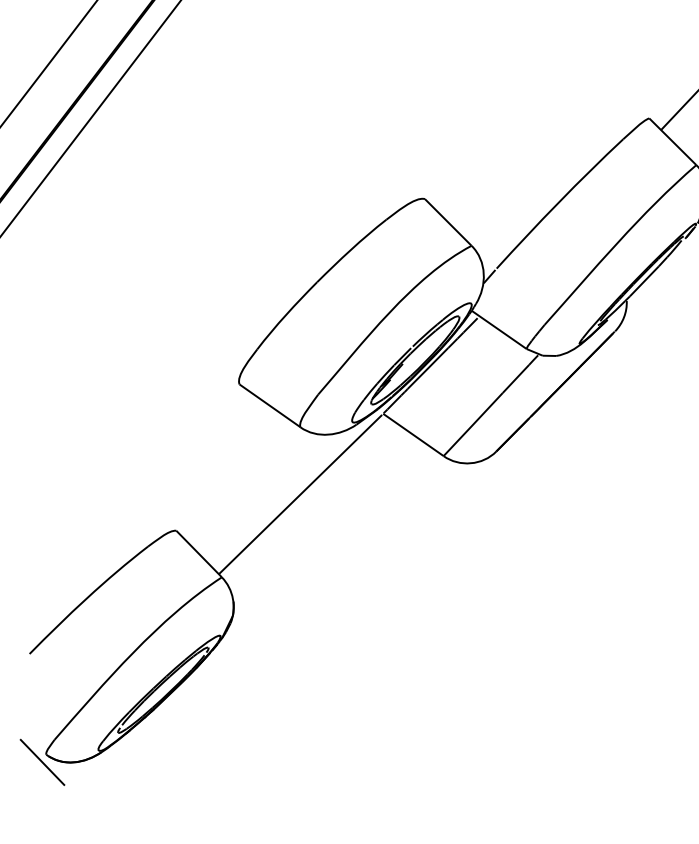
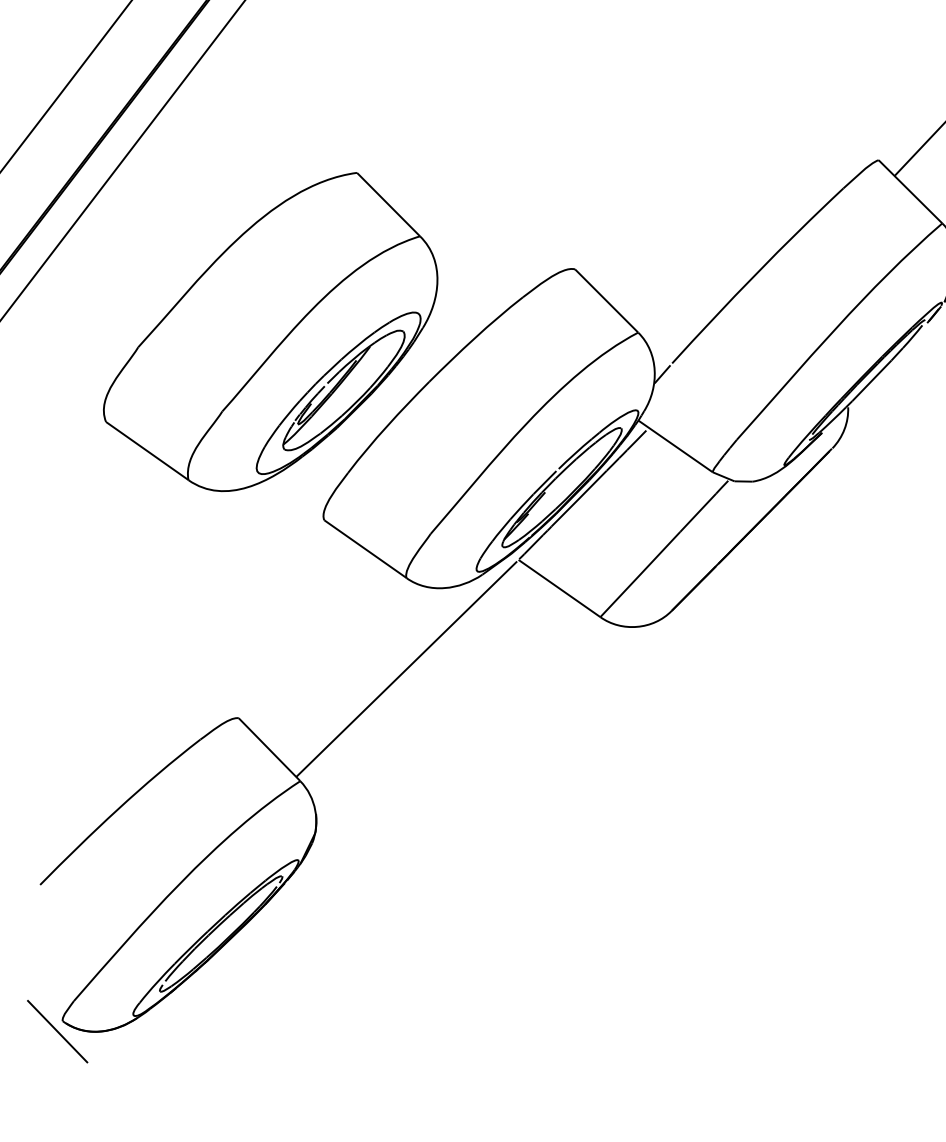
part: (199, 245) -> (270, 332), added

